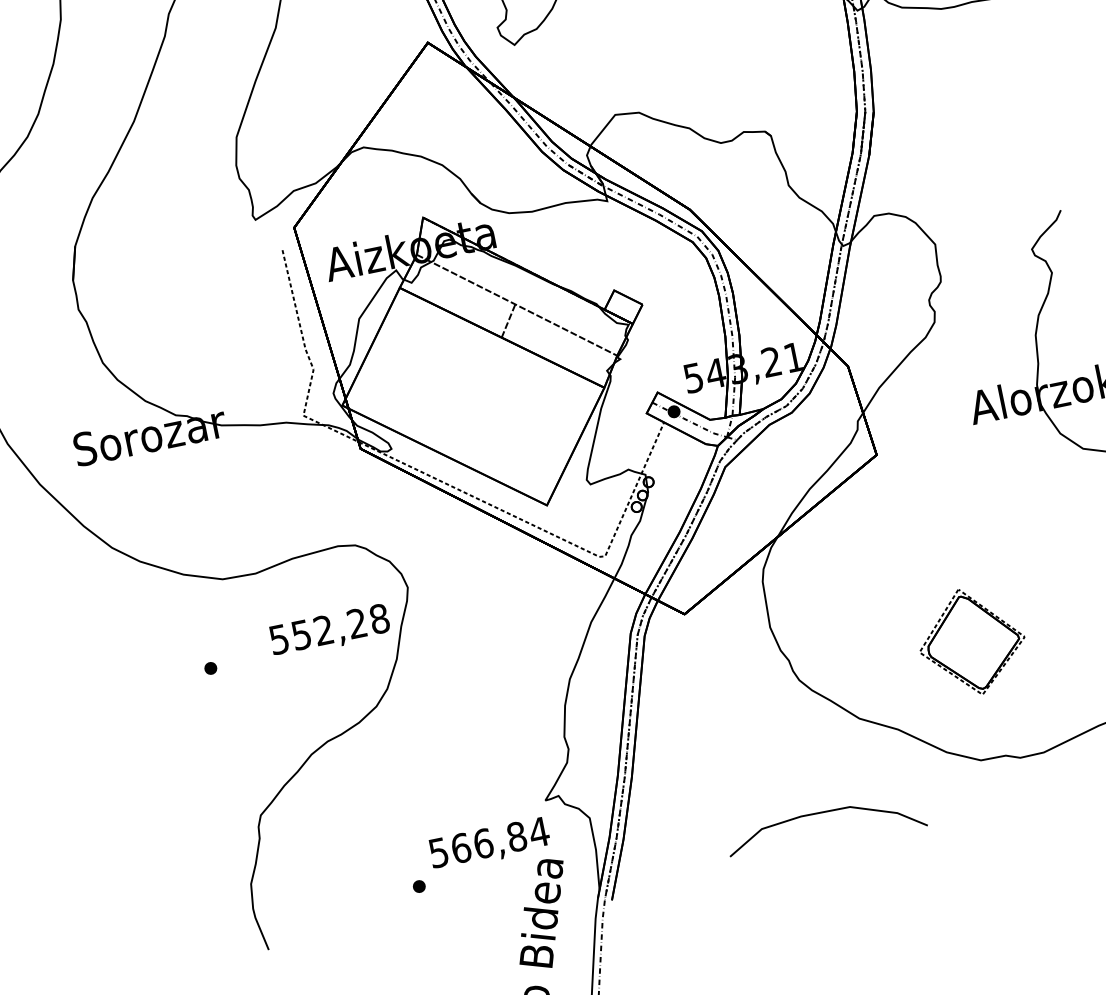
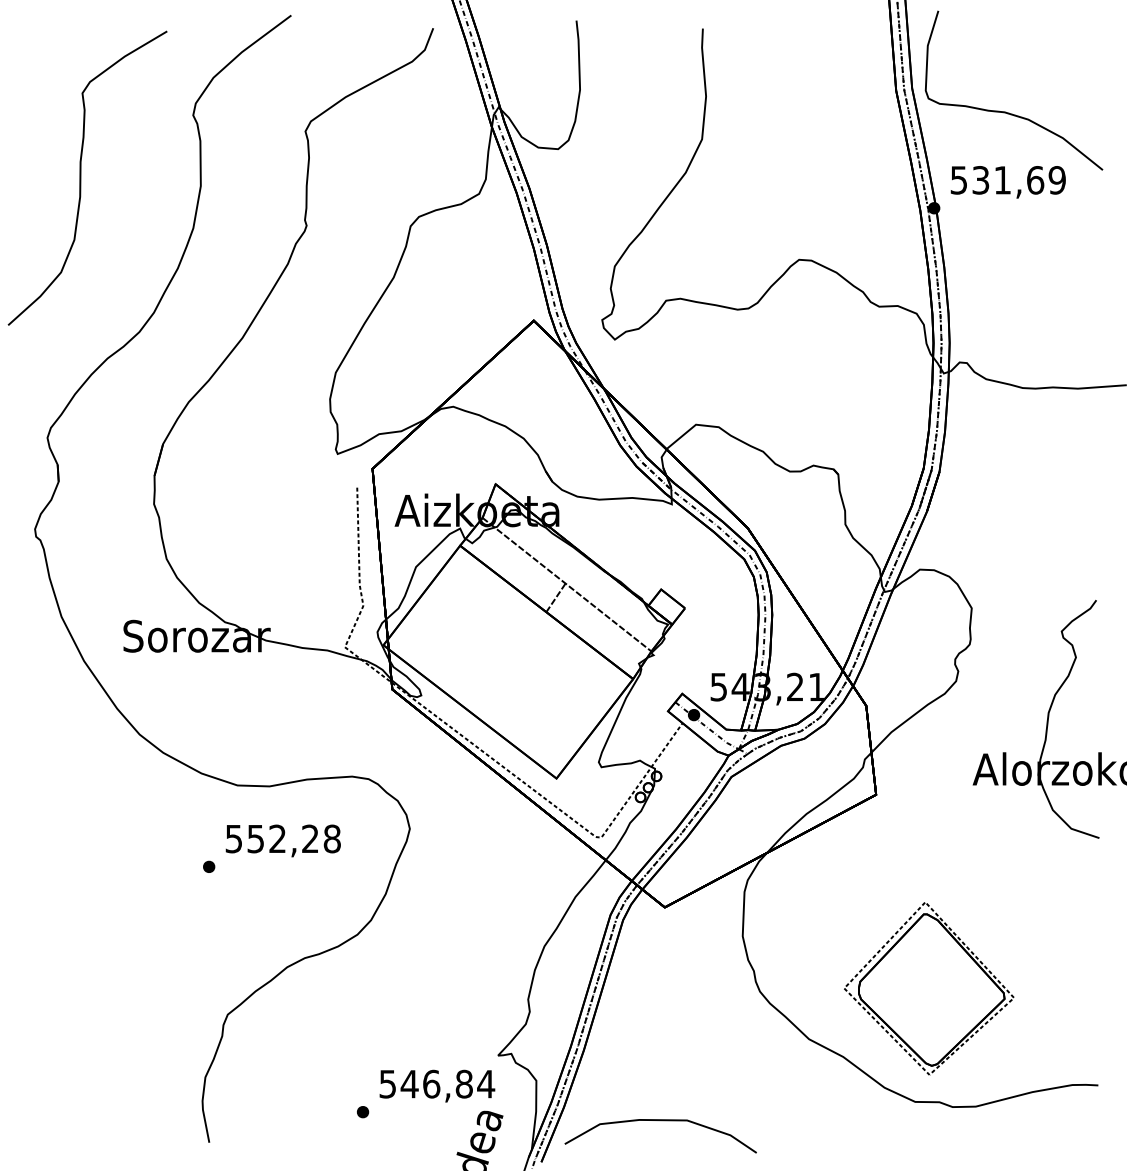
text: (329, 630) -> (282, 840), moved
part: (971, 641) -> (929, 988), size x1.67
curve: (823, 813) -> (660, 1121), moved
text: (460, 847) -> (409, 1083), 566,84 -> 546,84

